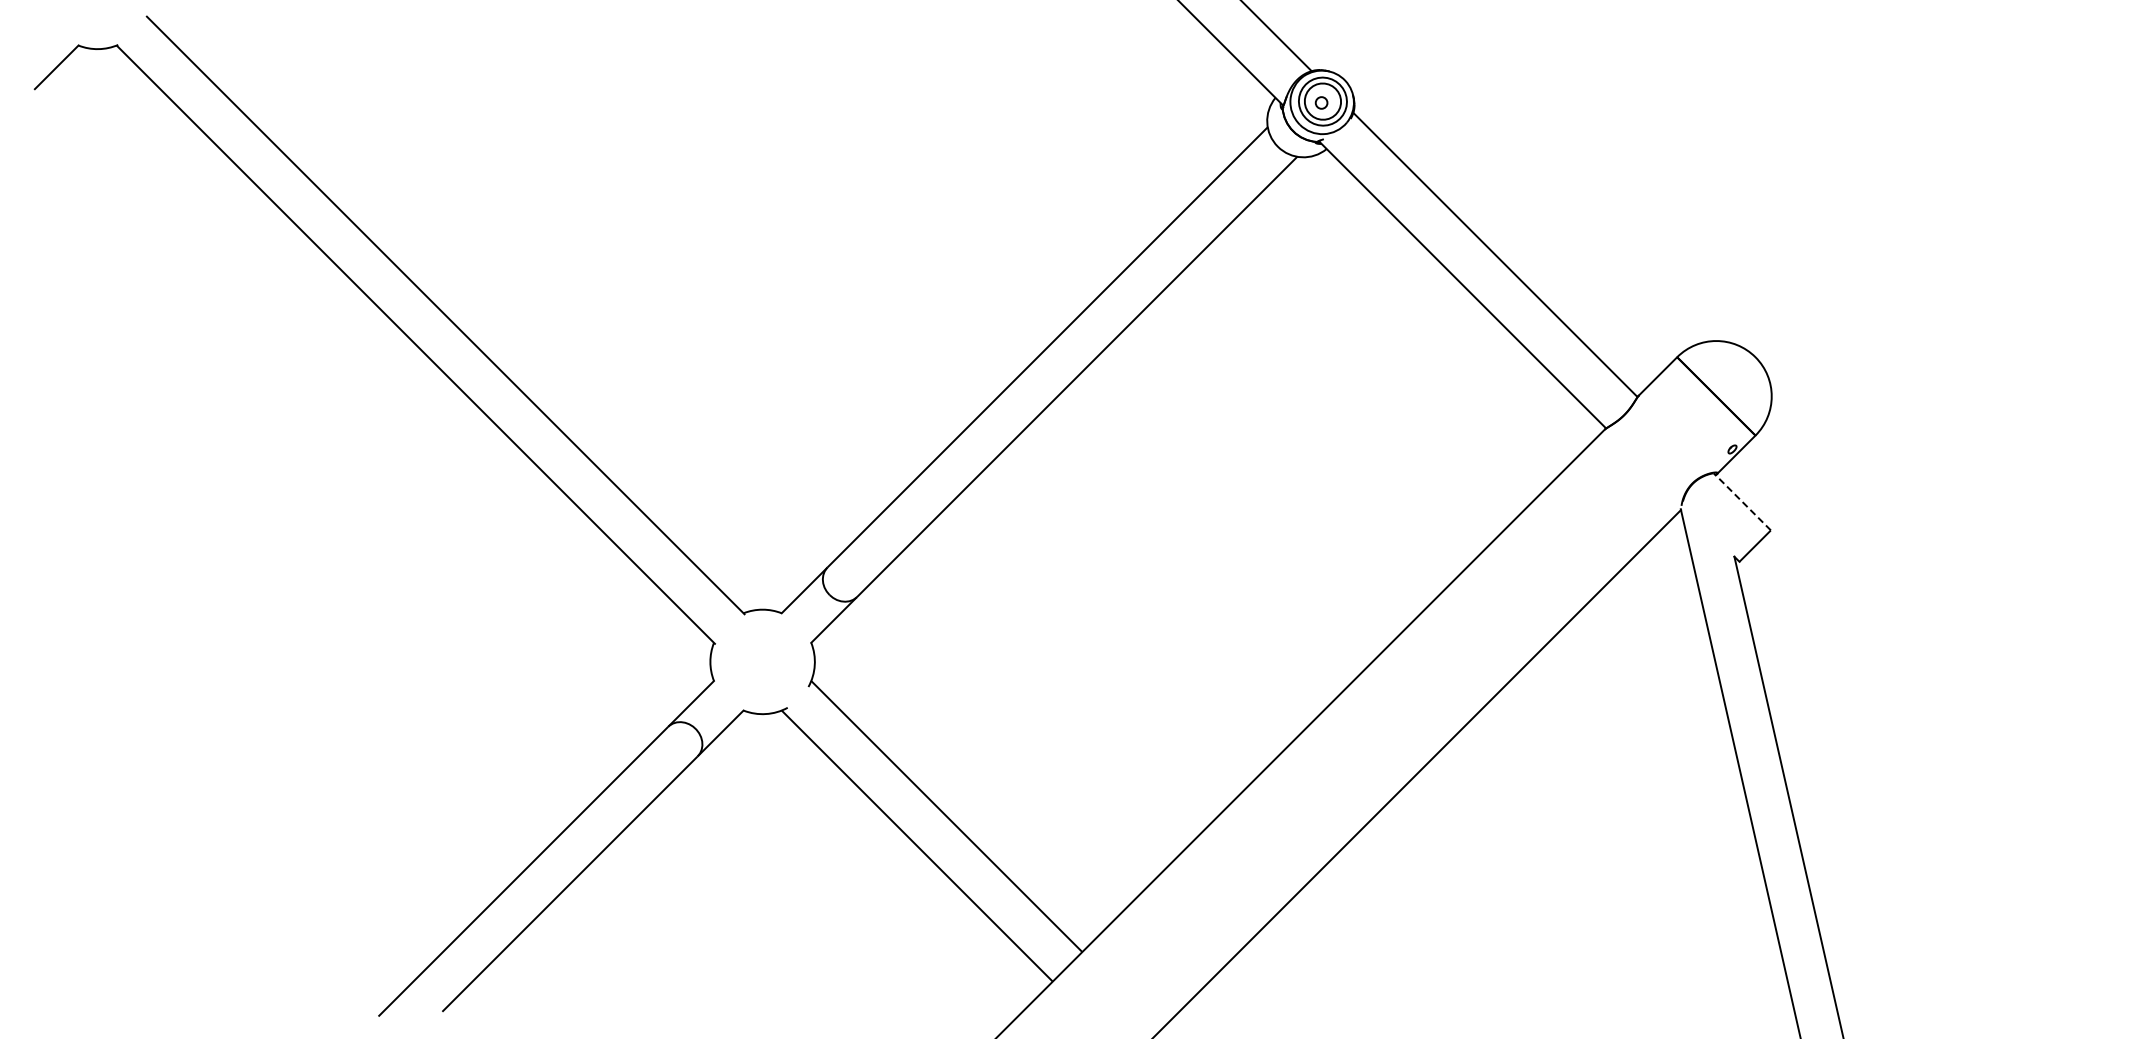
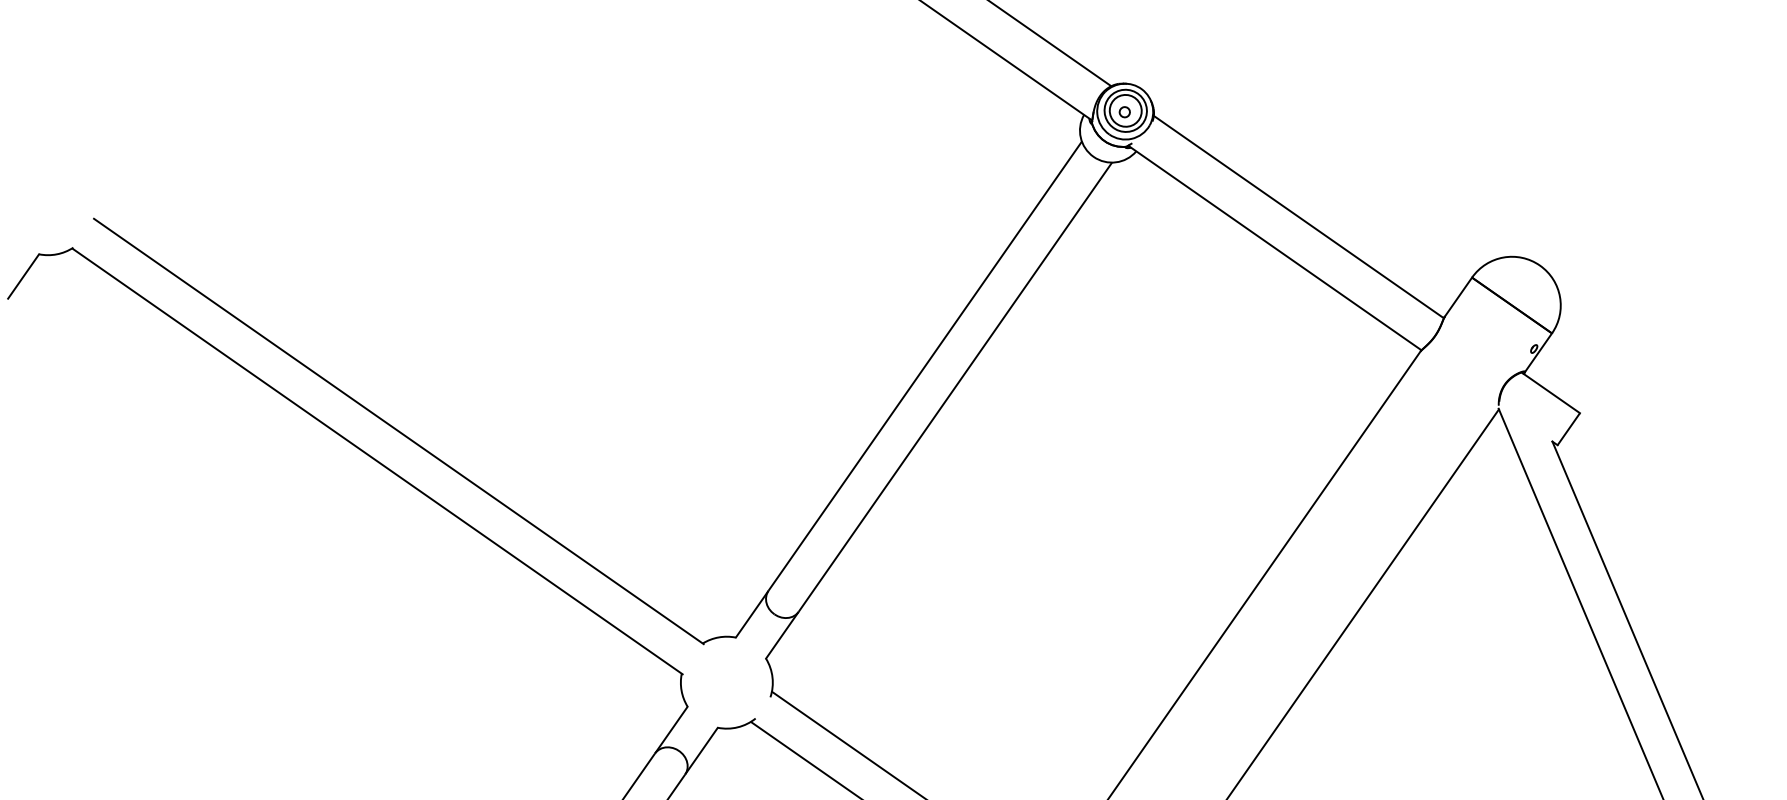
line: (1742, 501) -> (1550, 392), dashed -> solid

